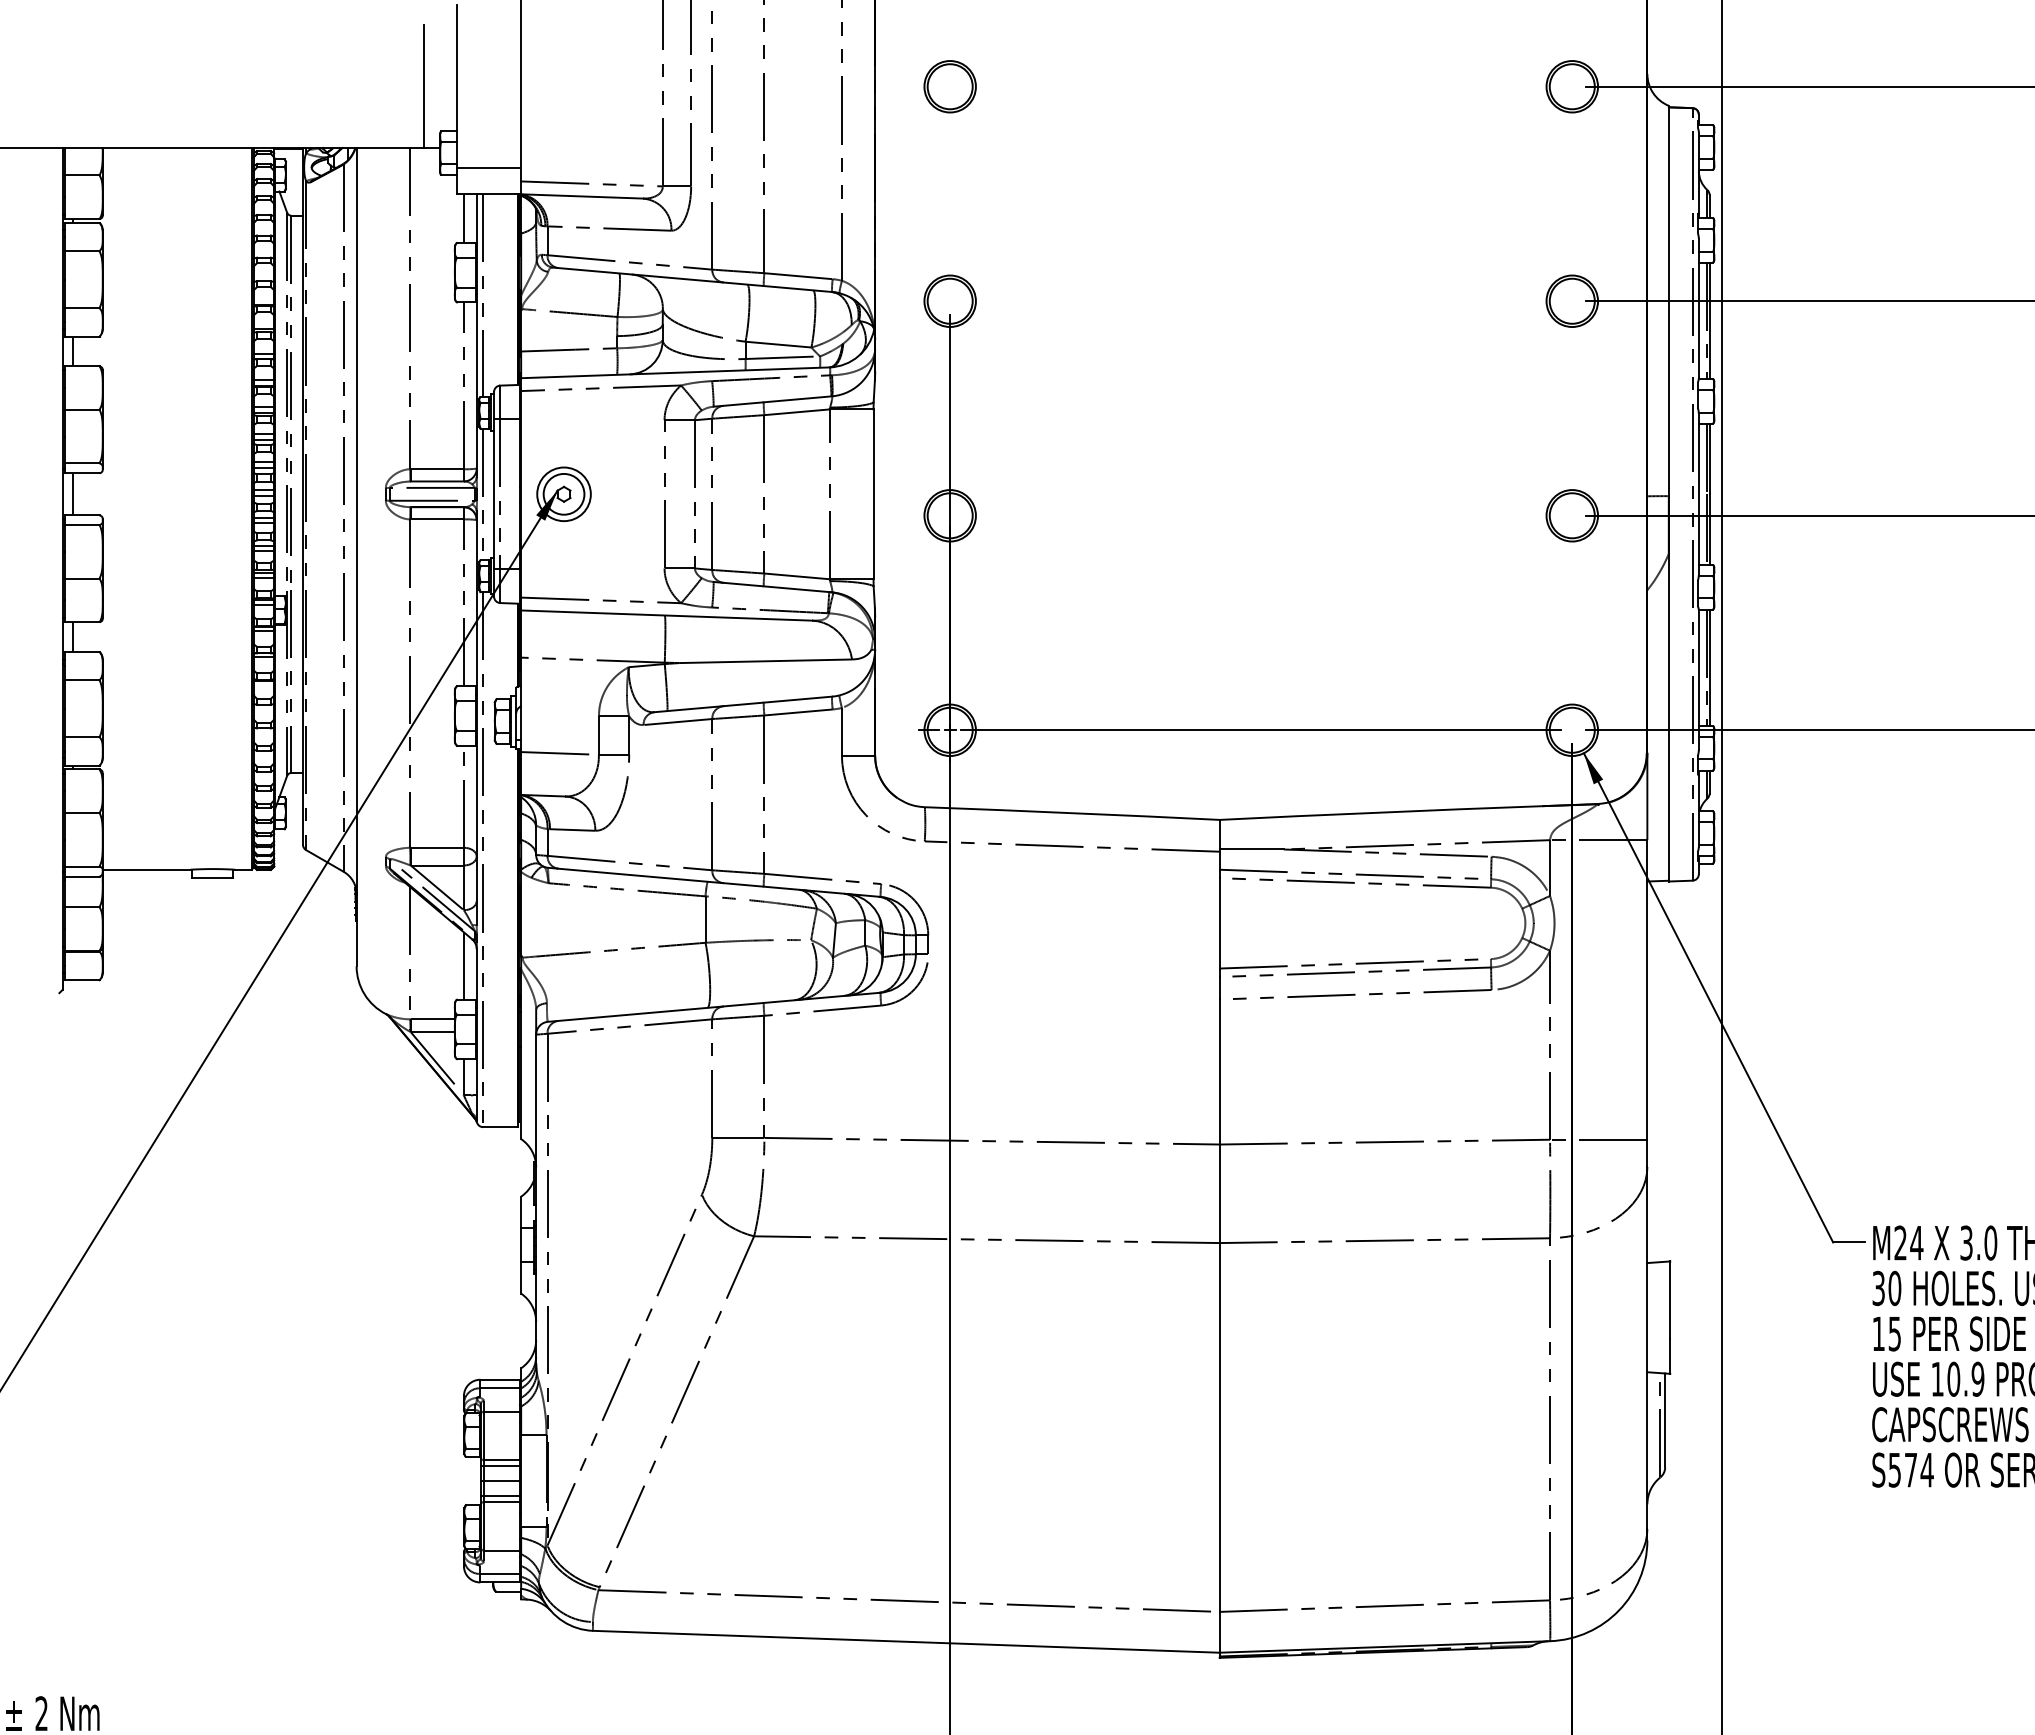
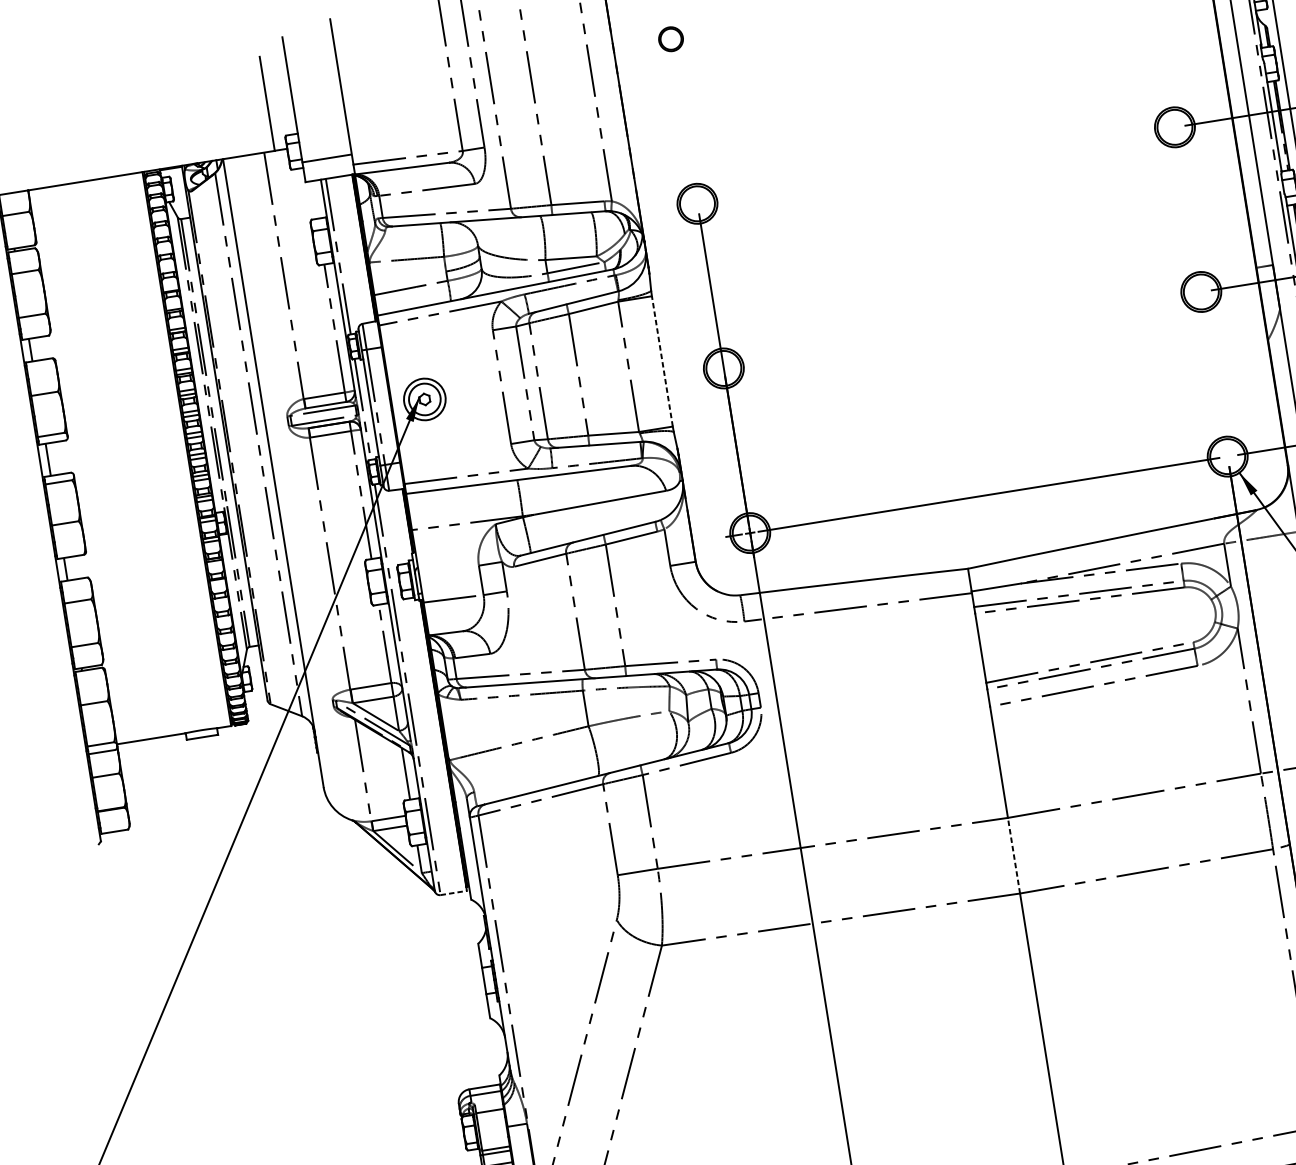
part: (949, 86) -> (670, 39), size x0.6
line: (463, 218) -> (313, 200), removed
line: (873, 494) -> (662, 361), solid -> dashed
line: (500, 1127) -> (453, 893), solid -> dashed
line: (1219, 1193) -> (1013, 855), solid -> dashed

